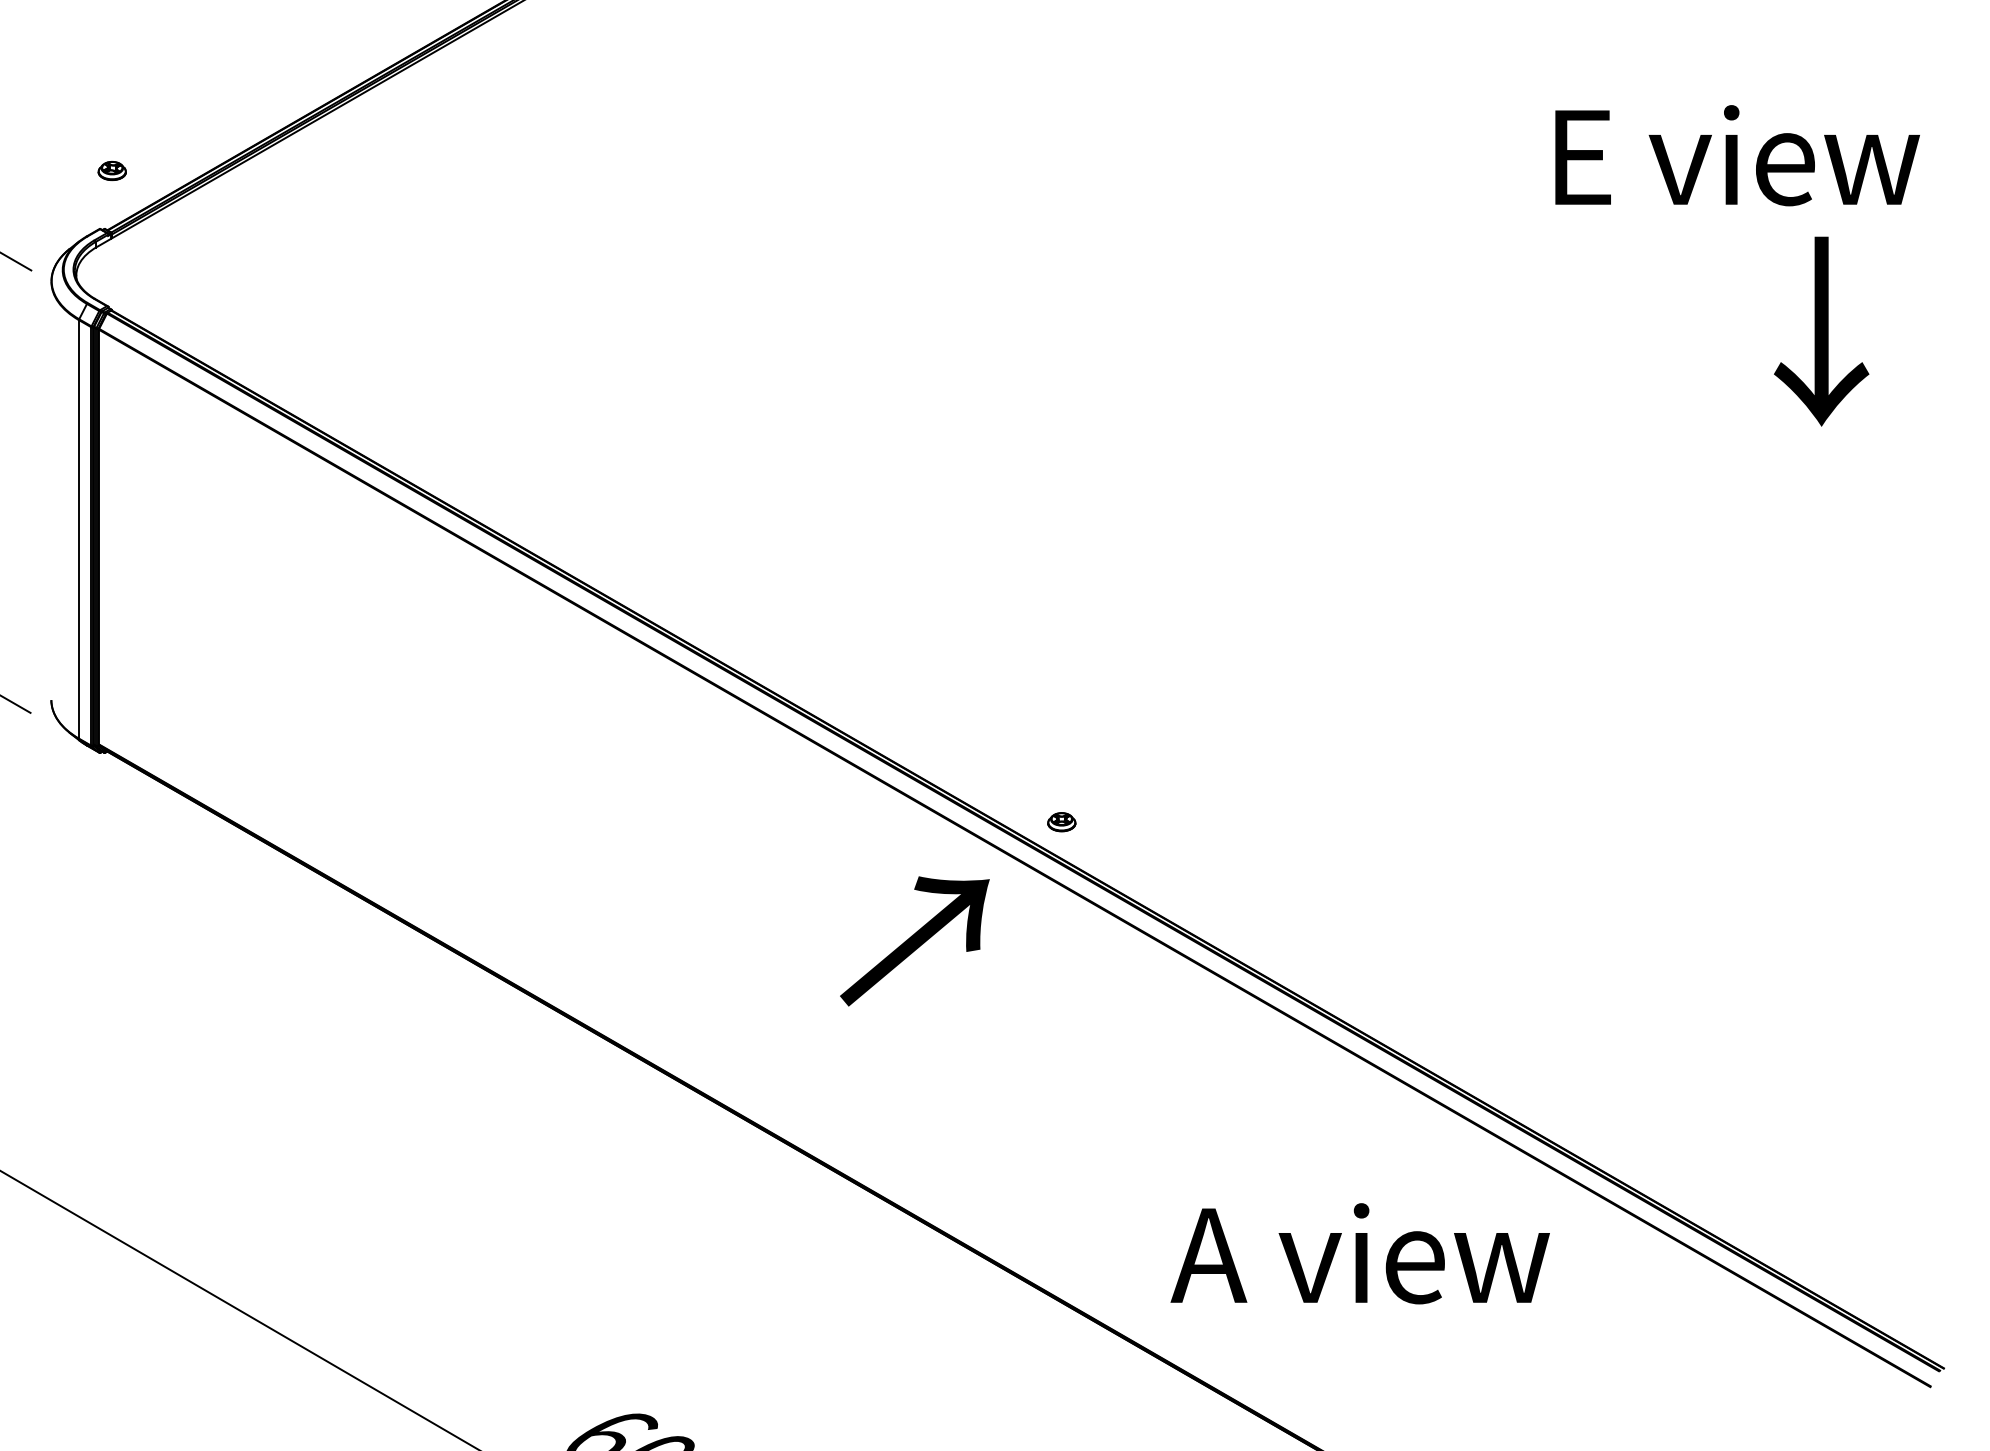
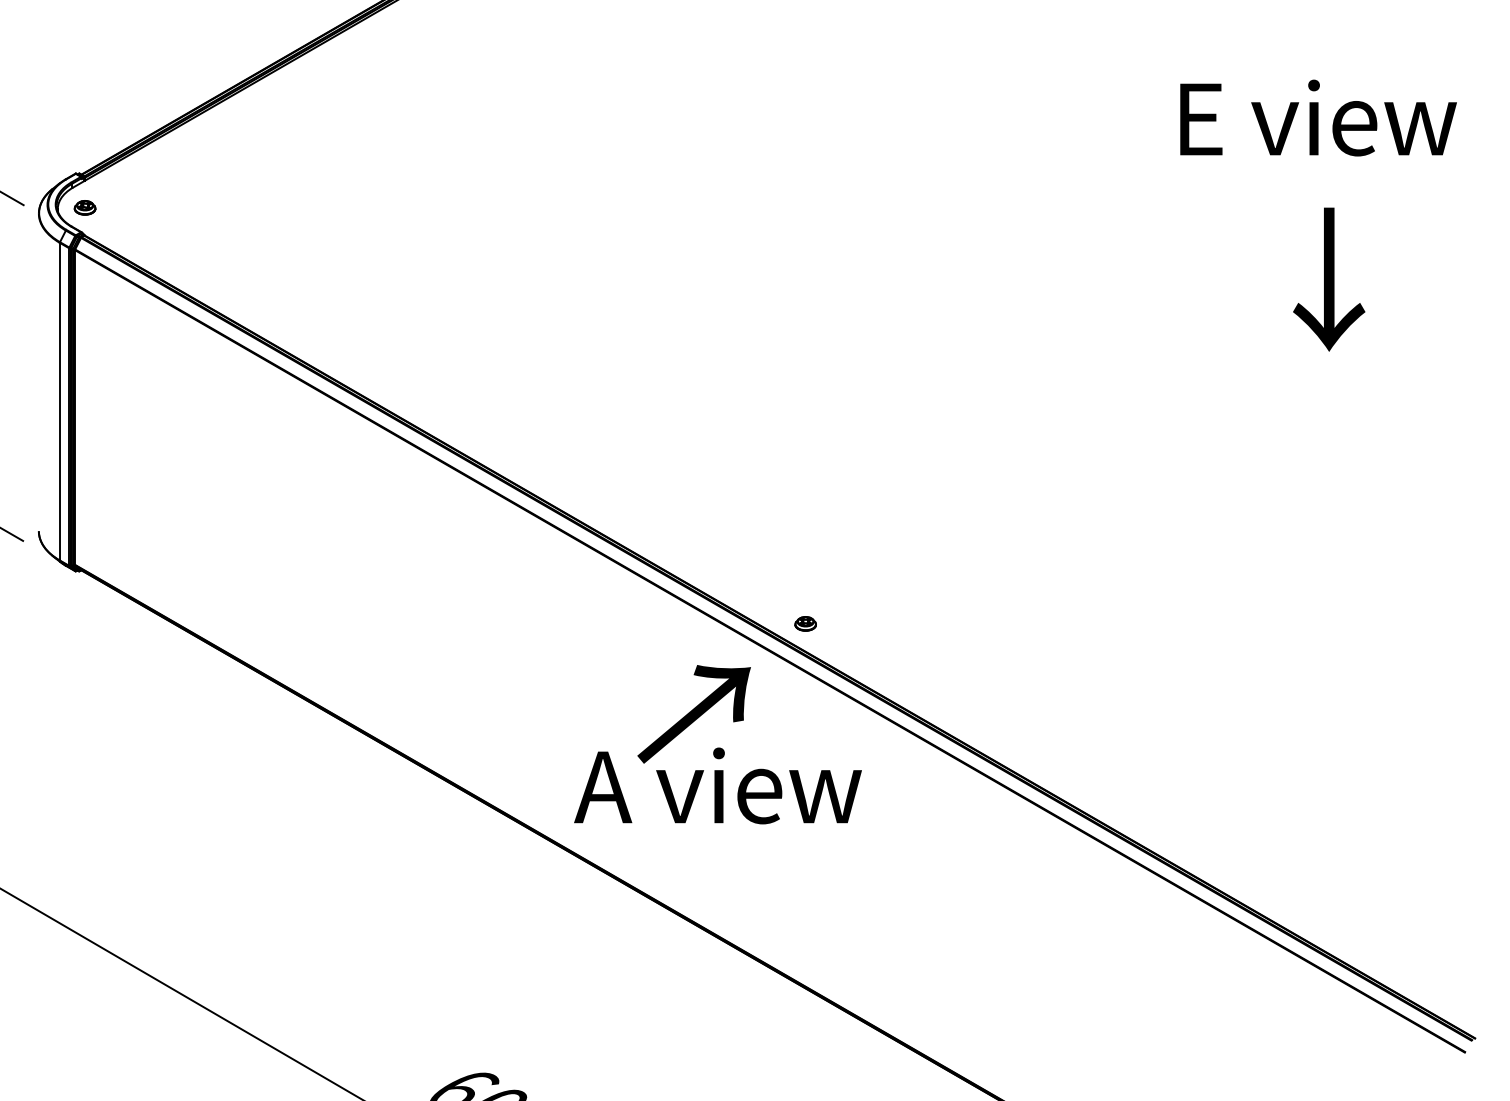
part: (111, 170) -> (84, 207), moved
text: (1821, 331) -> (1329, 279), moved
text: (1359, 1253) -> (717, 785), moved

